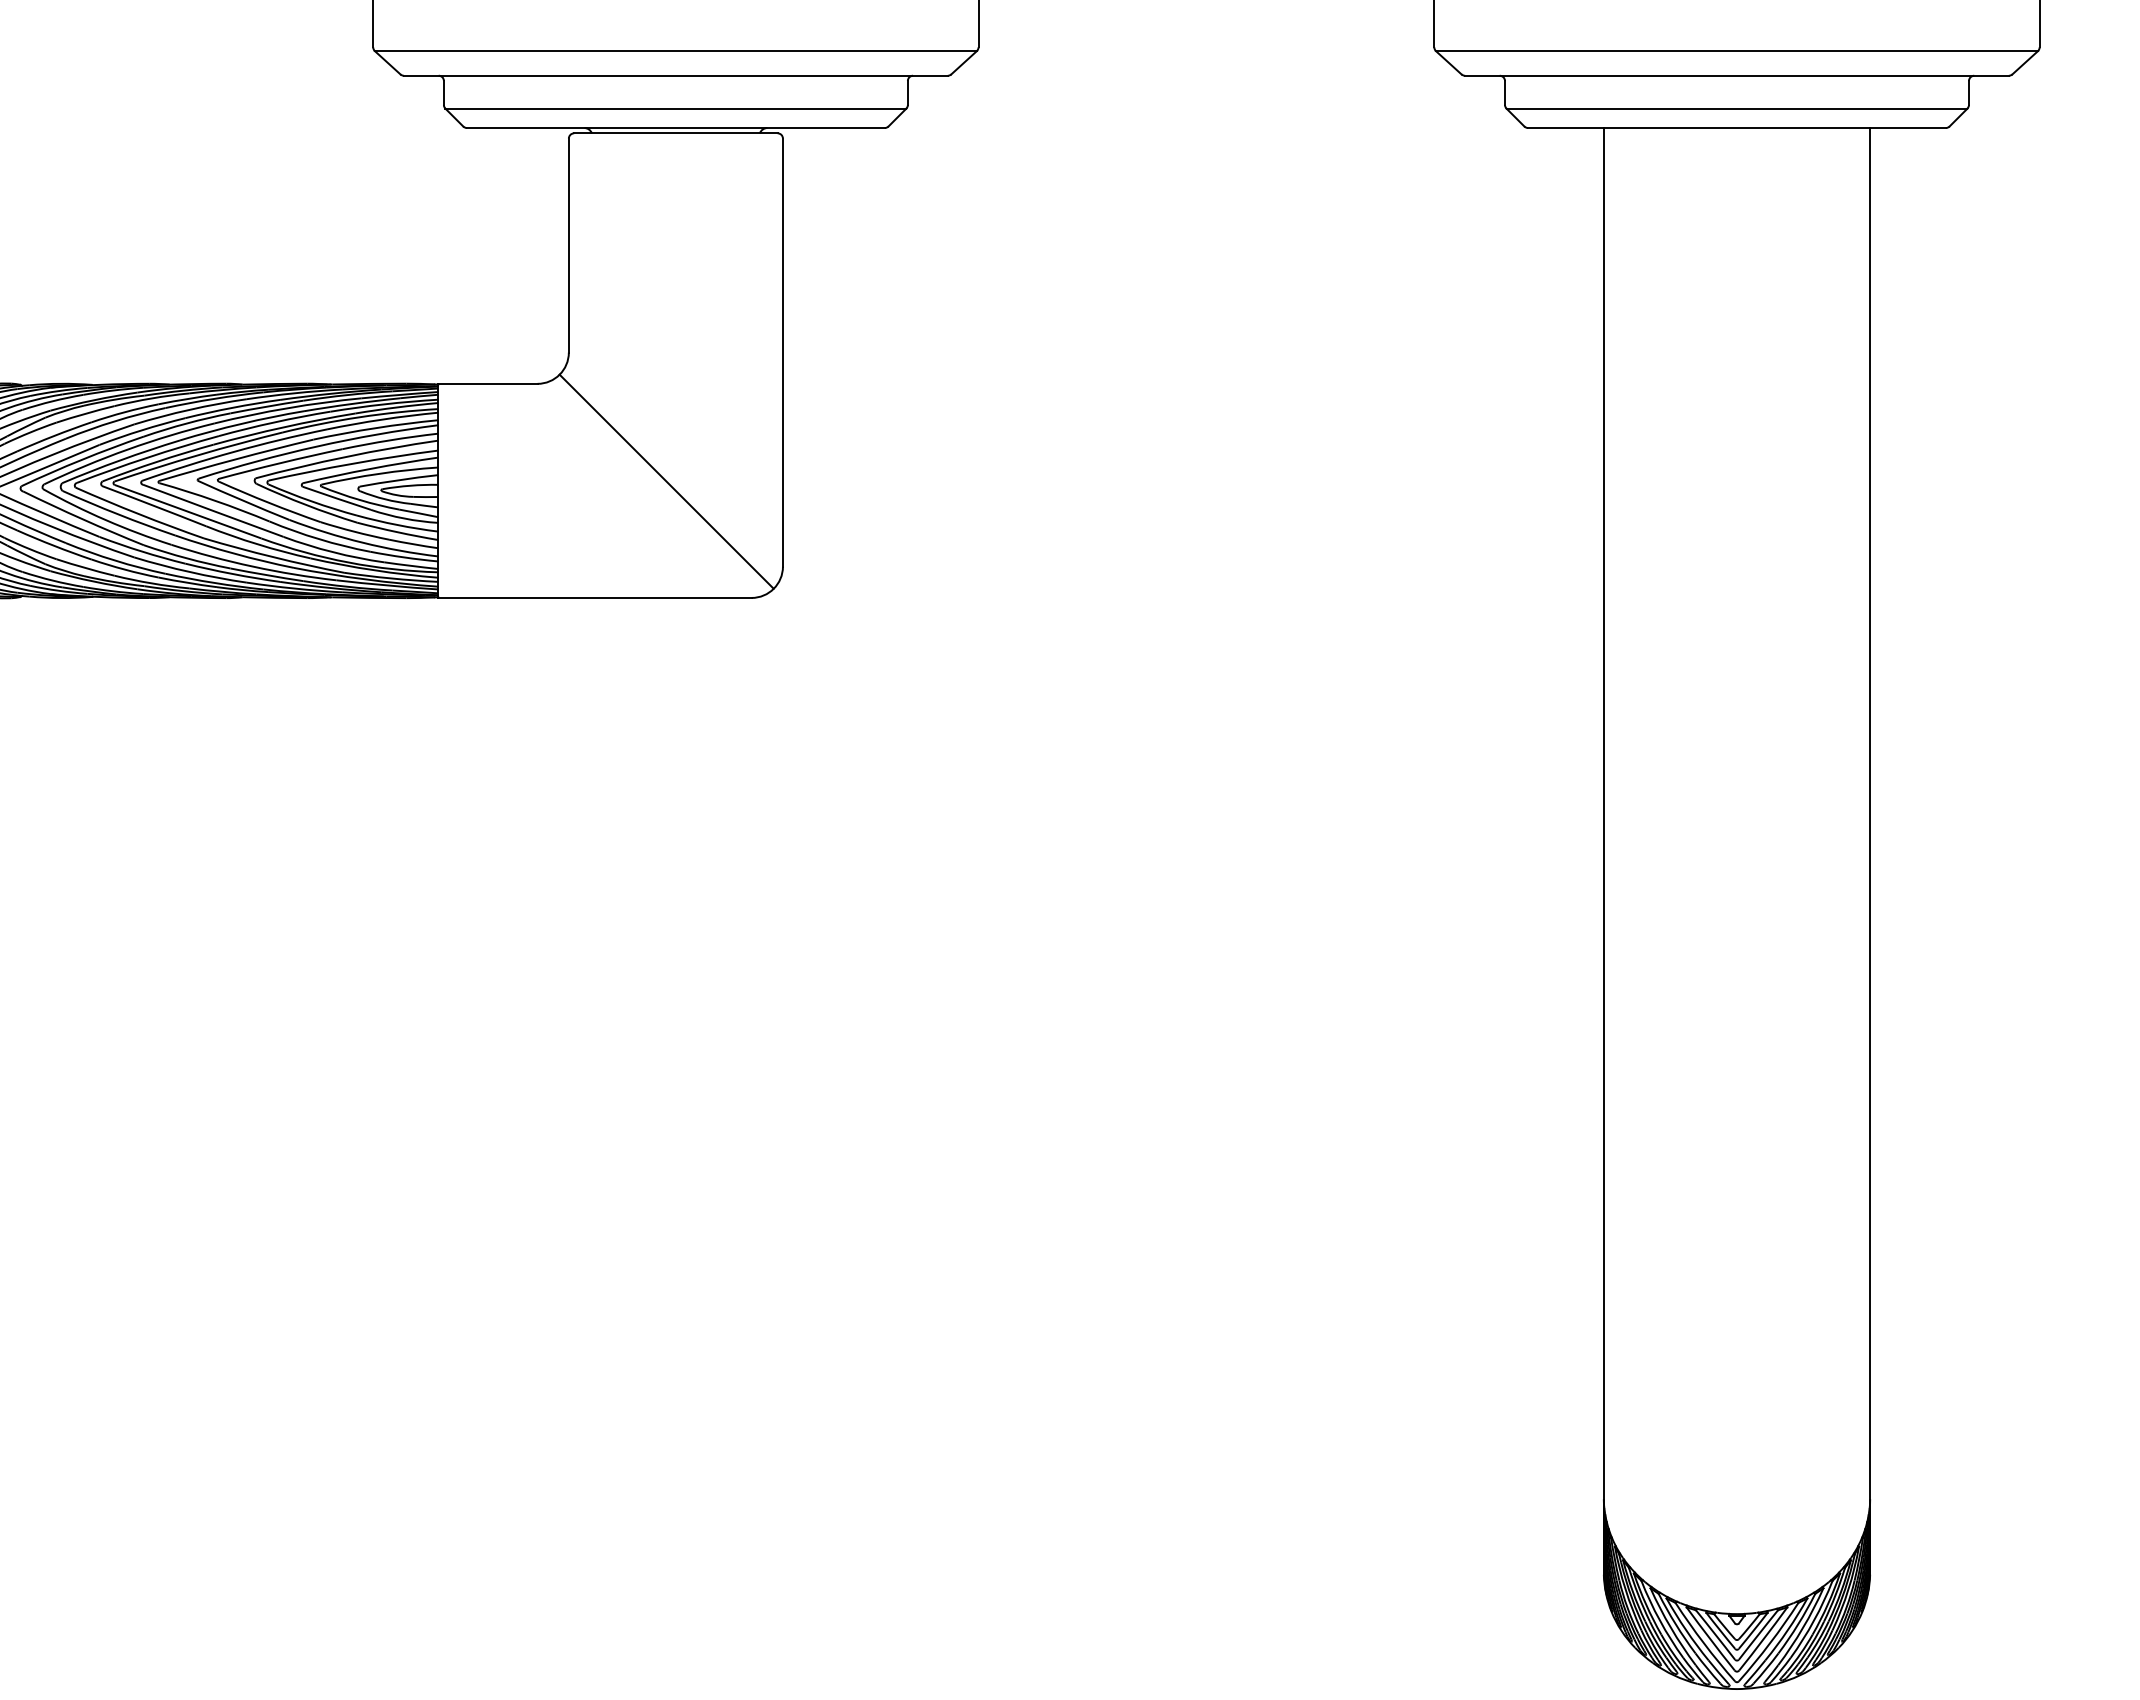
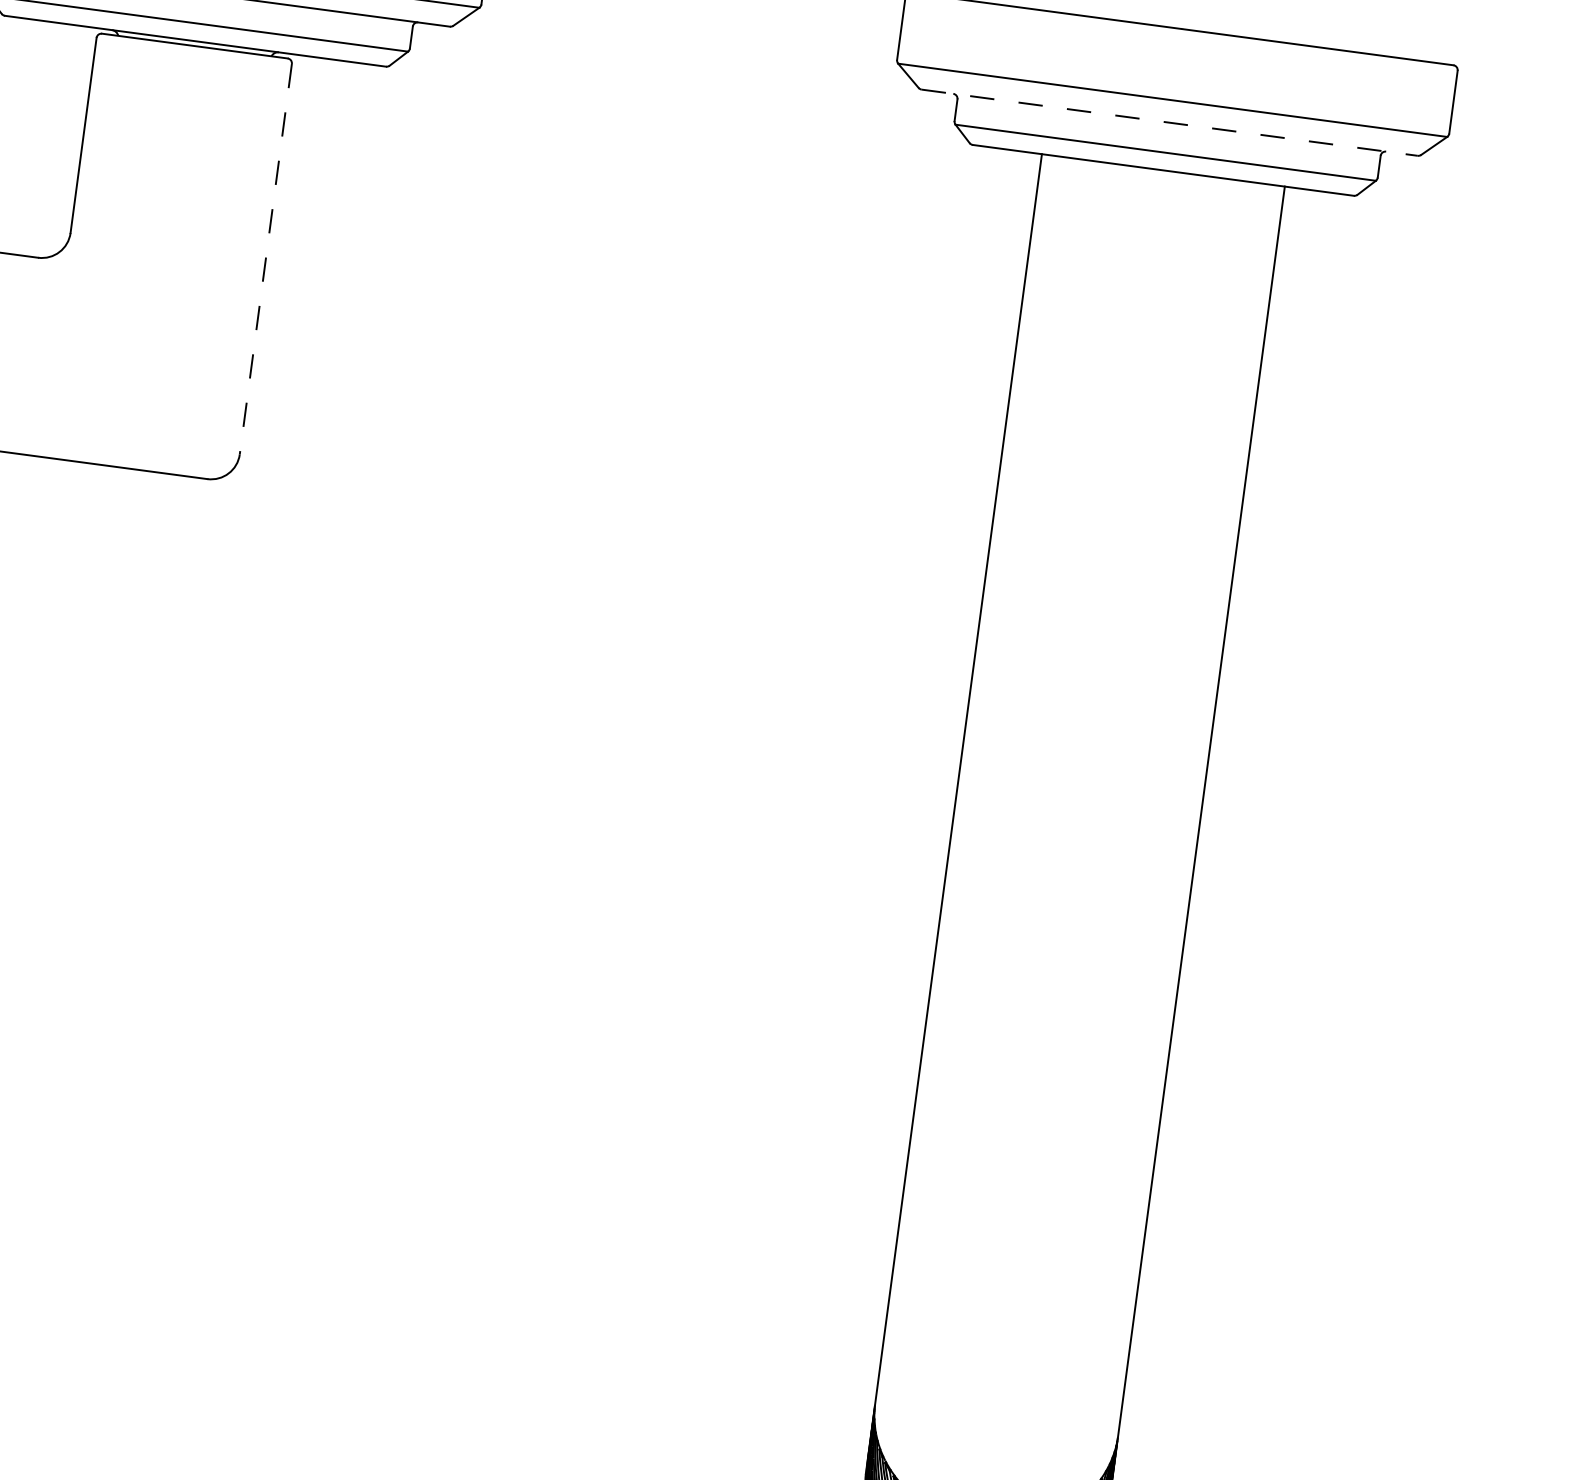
line: (1737, 75) -> (1170, 122), solid -> dashed
line: (782, 353) -> (265, 259), solid -> dashed
line: (666, 481) -> (143, 362), removed

